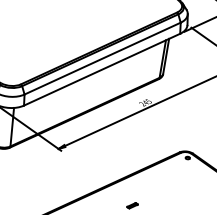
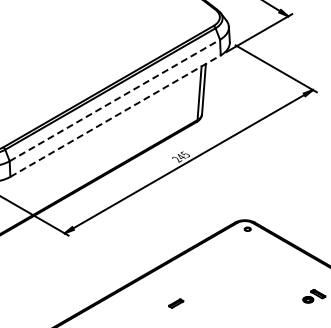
line: (103, 58) -> (115, 100), solid -> dashed
line: (102, 69) -> (116, 115), solid -> dashed

